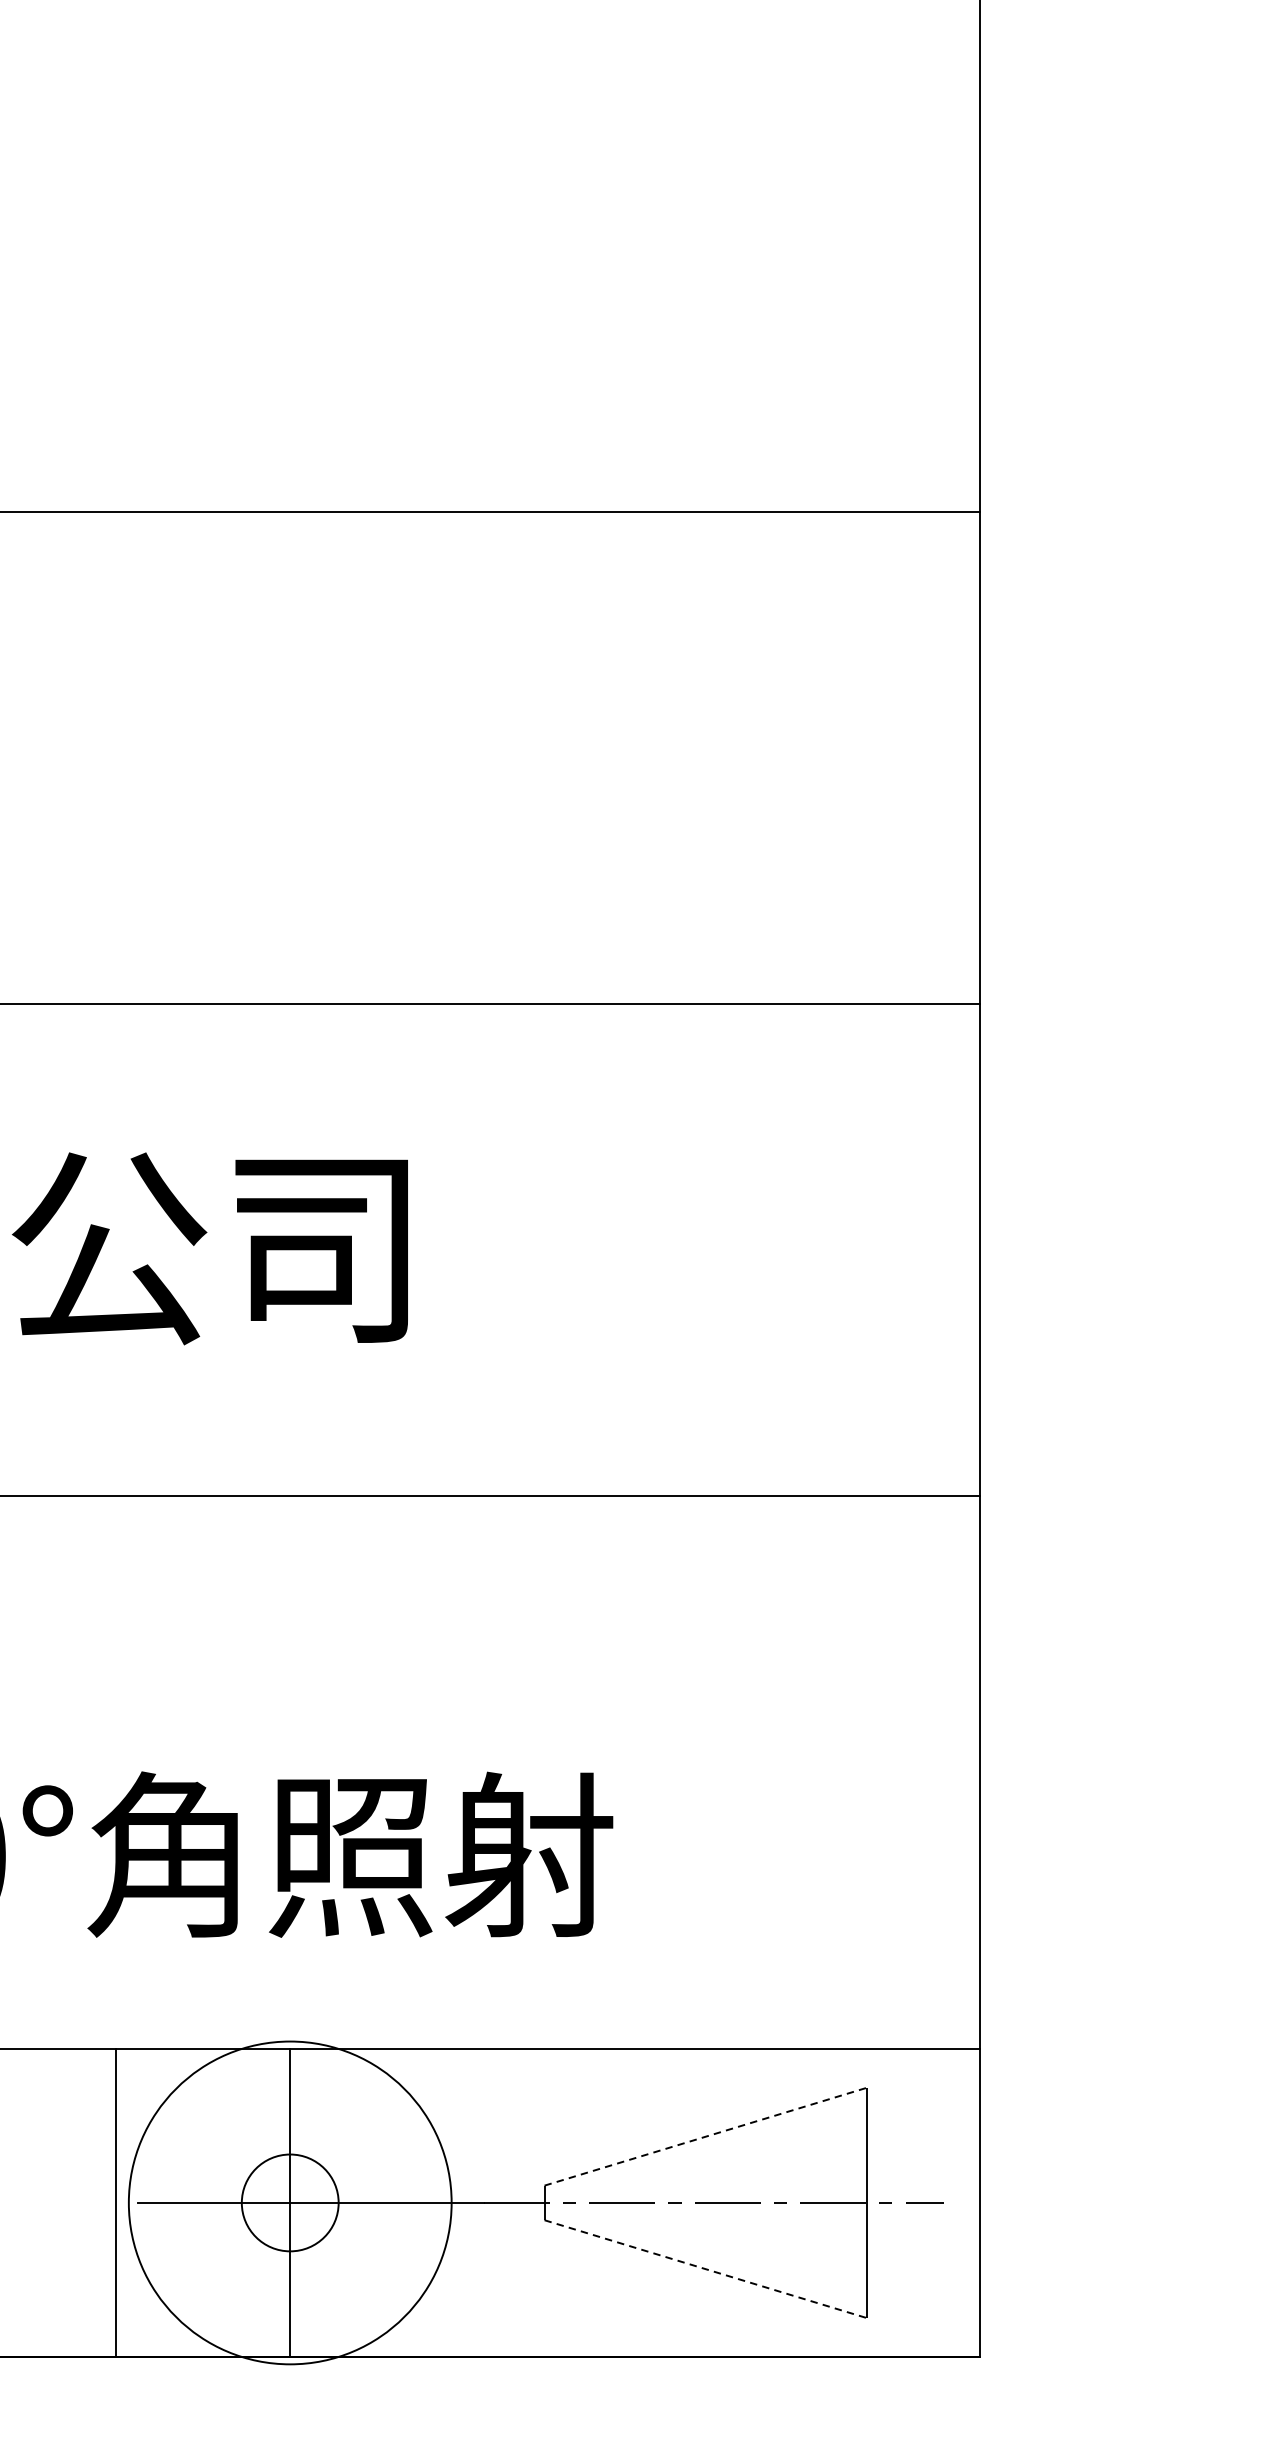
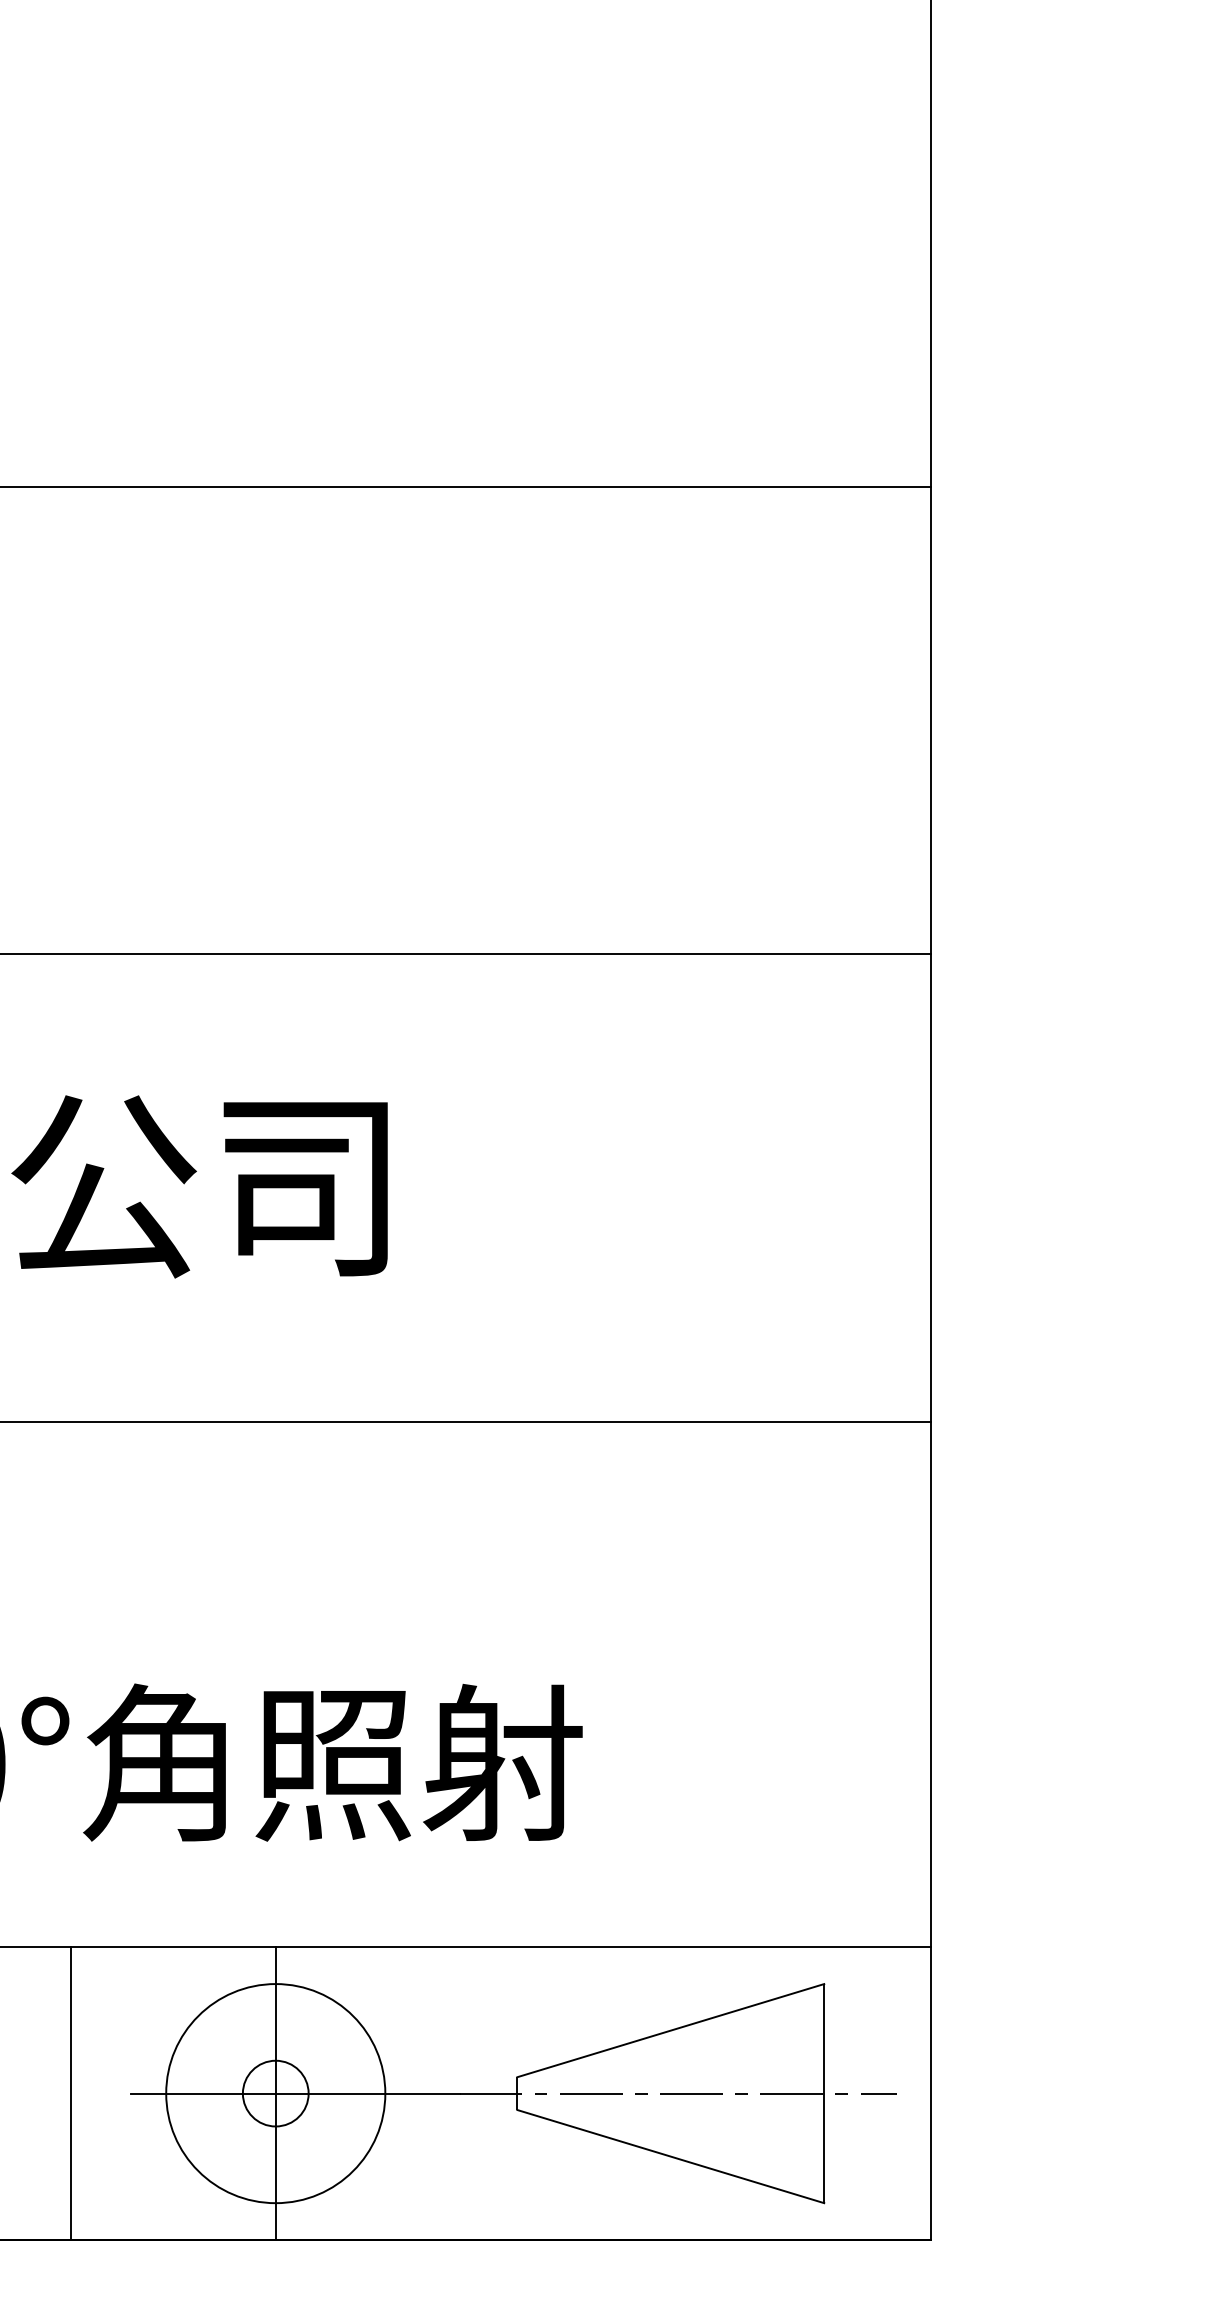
line: (706, 2136) -> (671, 2030), dashed -> solid
line: (116, 2202) -> (70, 2093), moved
circle: (289, 2202) -> (275, 2093), size x0.71
circle: (289, 2202) -> (275, 2093), size x0.71
line: (706, 2269) -> (671, 2156), dashed -> solid

